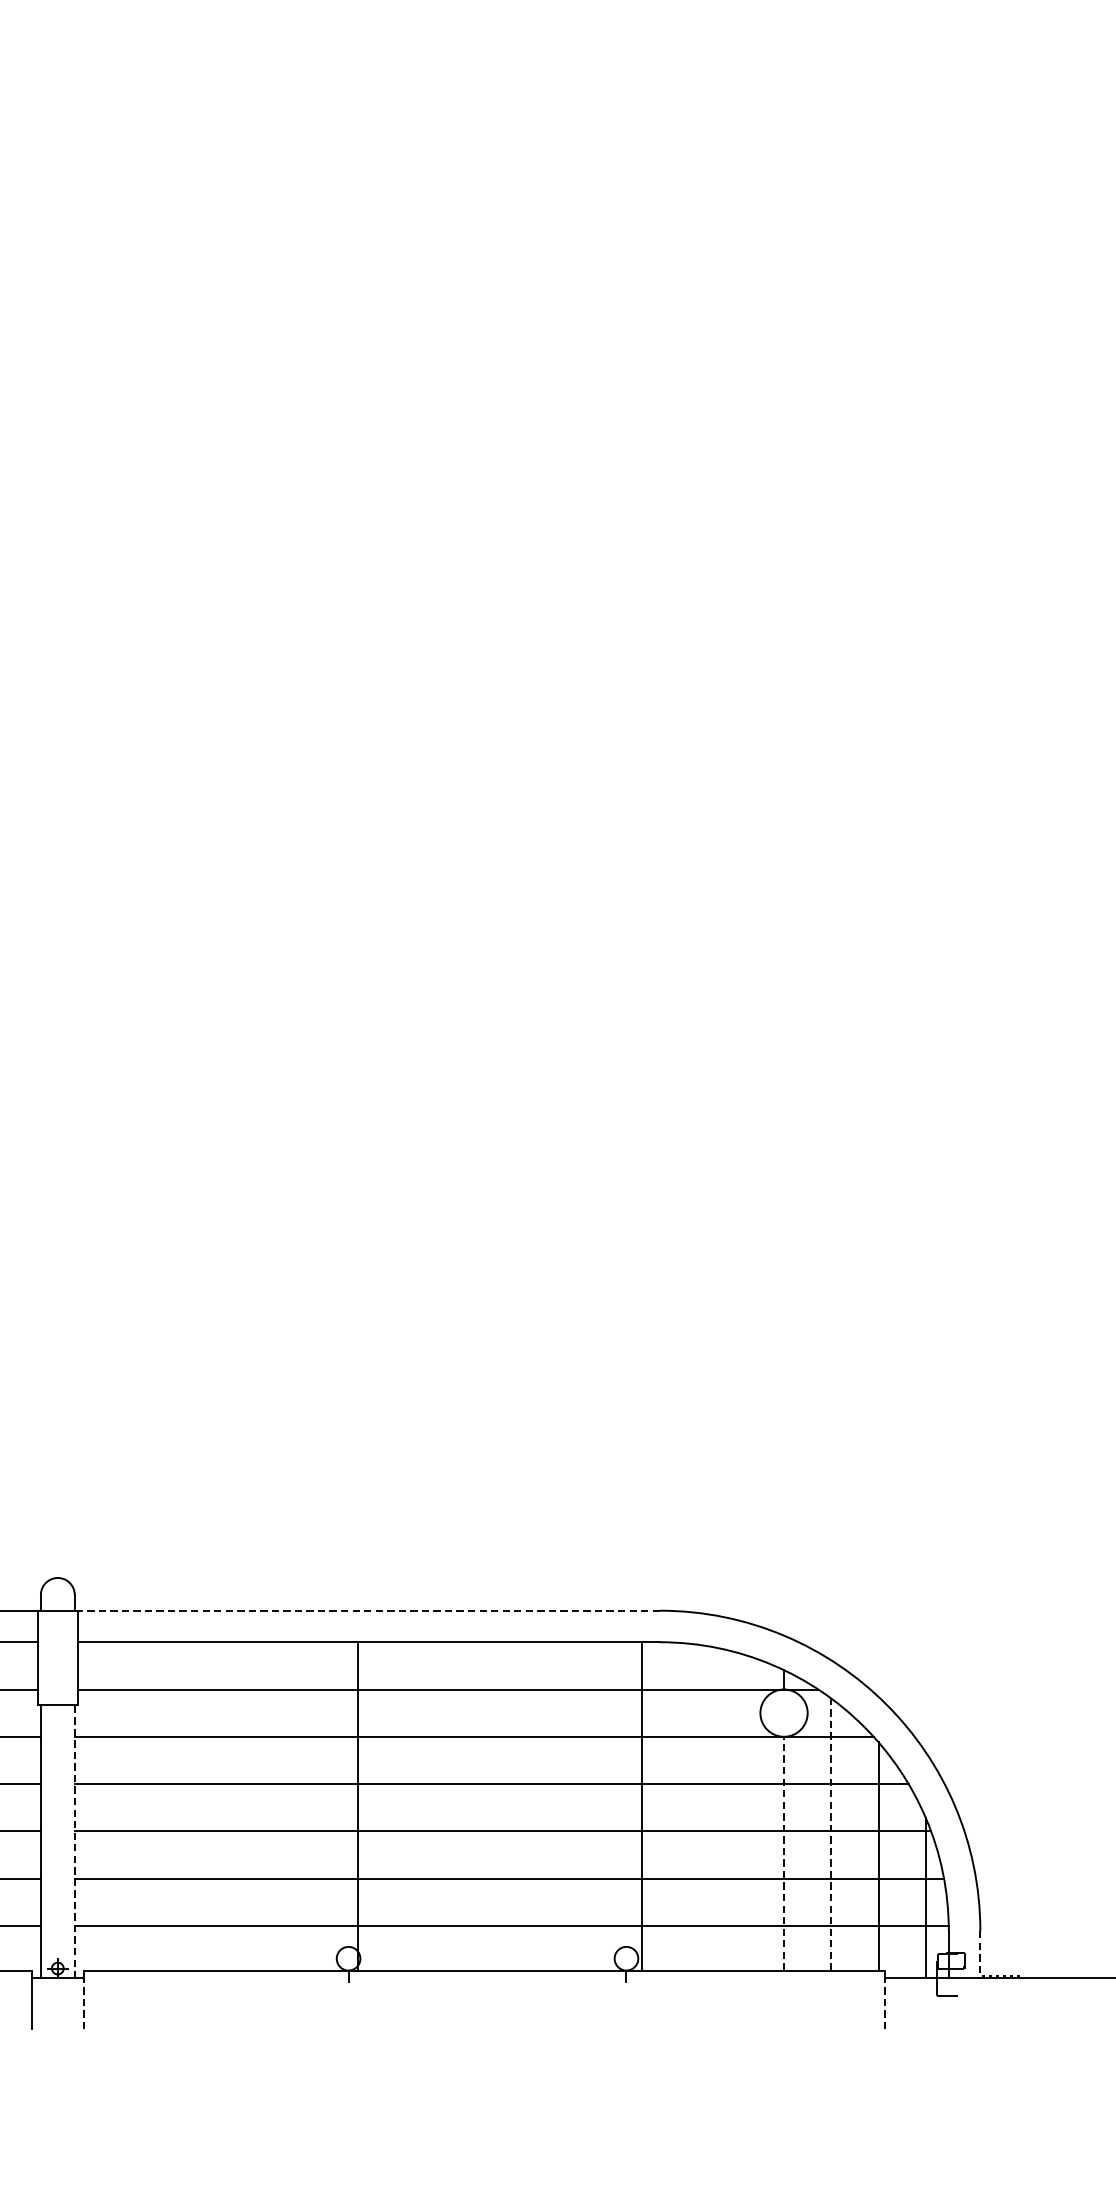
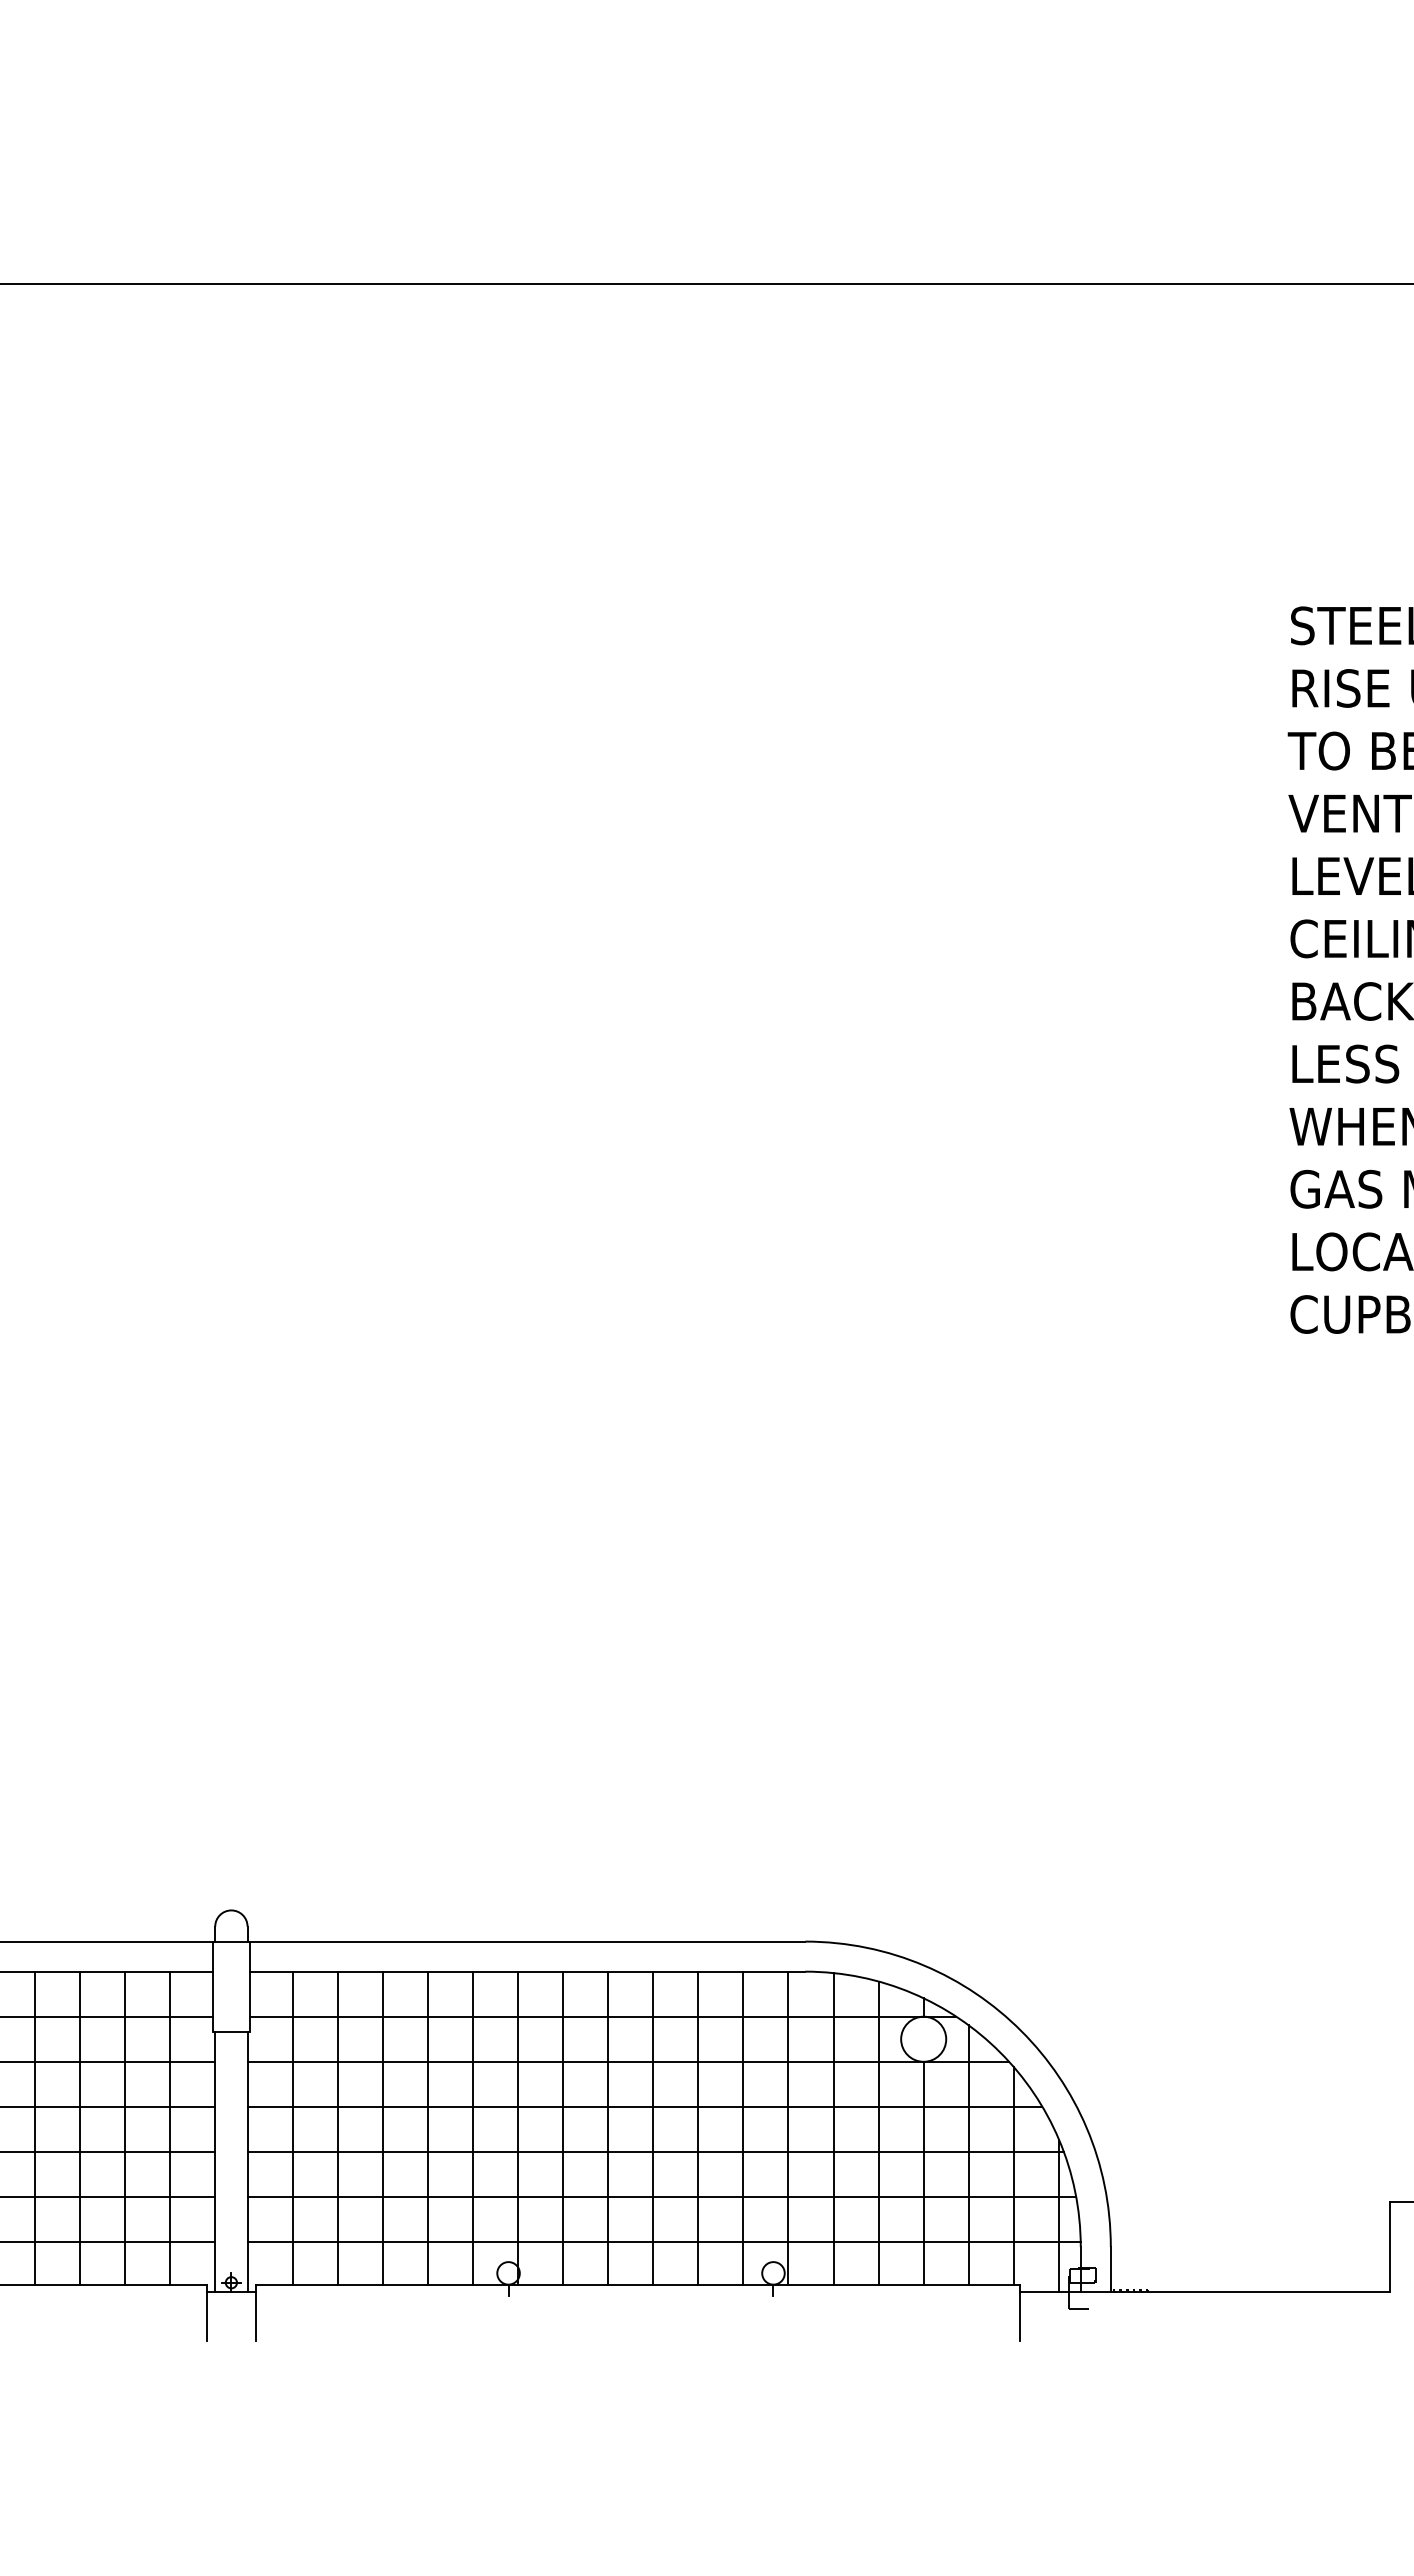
line: (367, 1610) -> (526, 1941), dashed -> solid
line: (121, 1805) -> (292, 2127), added
line: (169, 1805) -> (337, 2127), added
line: (216, 1805) -> (382, 2127), added
line: (263, 1805) -> (427, 2127), added
line: (310, 1805) -> (472, 2127), added
line: (406, 1805) -> (563, 2127), added
line: (453, 1805) -> (608, 2127), added
line: (500, 1805) -> (653, 2127), added
line: (547, 1805) -> (698, 2127), added
line: (595, 1805) -> (743, 2127), added
line: (689, 1806) -> (833, 2128), added
line: (736, 1810) -> (878, 2132), added
line: (831, 1835) -> (968, 2155), dashed -> solid
line: (74, 1841) -> (247, 2161), dashed -> solid
line: (783, 1852) -> (923, 2172), dashed -> solid
line: (980, 1954) -> (1110, 2269), dashed -> solid
line: (84, 2002) -> (256, 2315), dashed -> solid
line: (884, 2002) -> (1019, 2315), dashed -> solid

